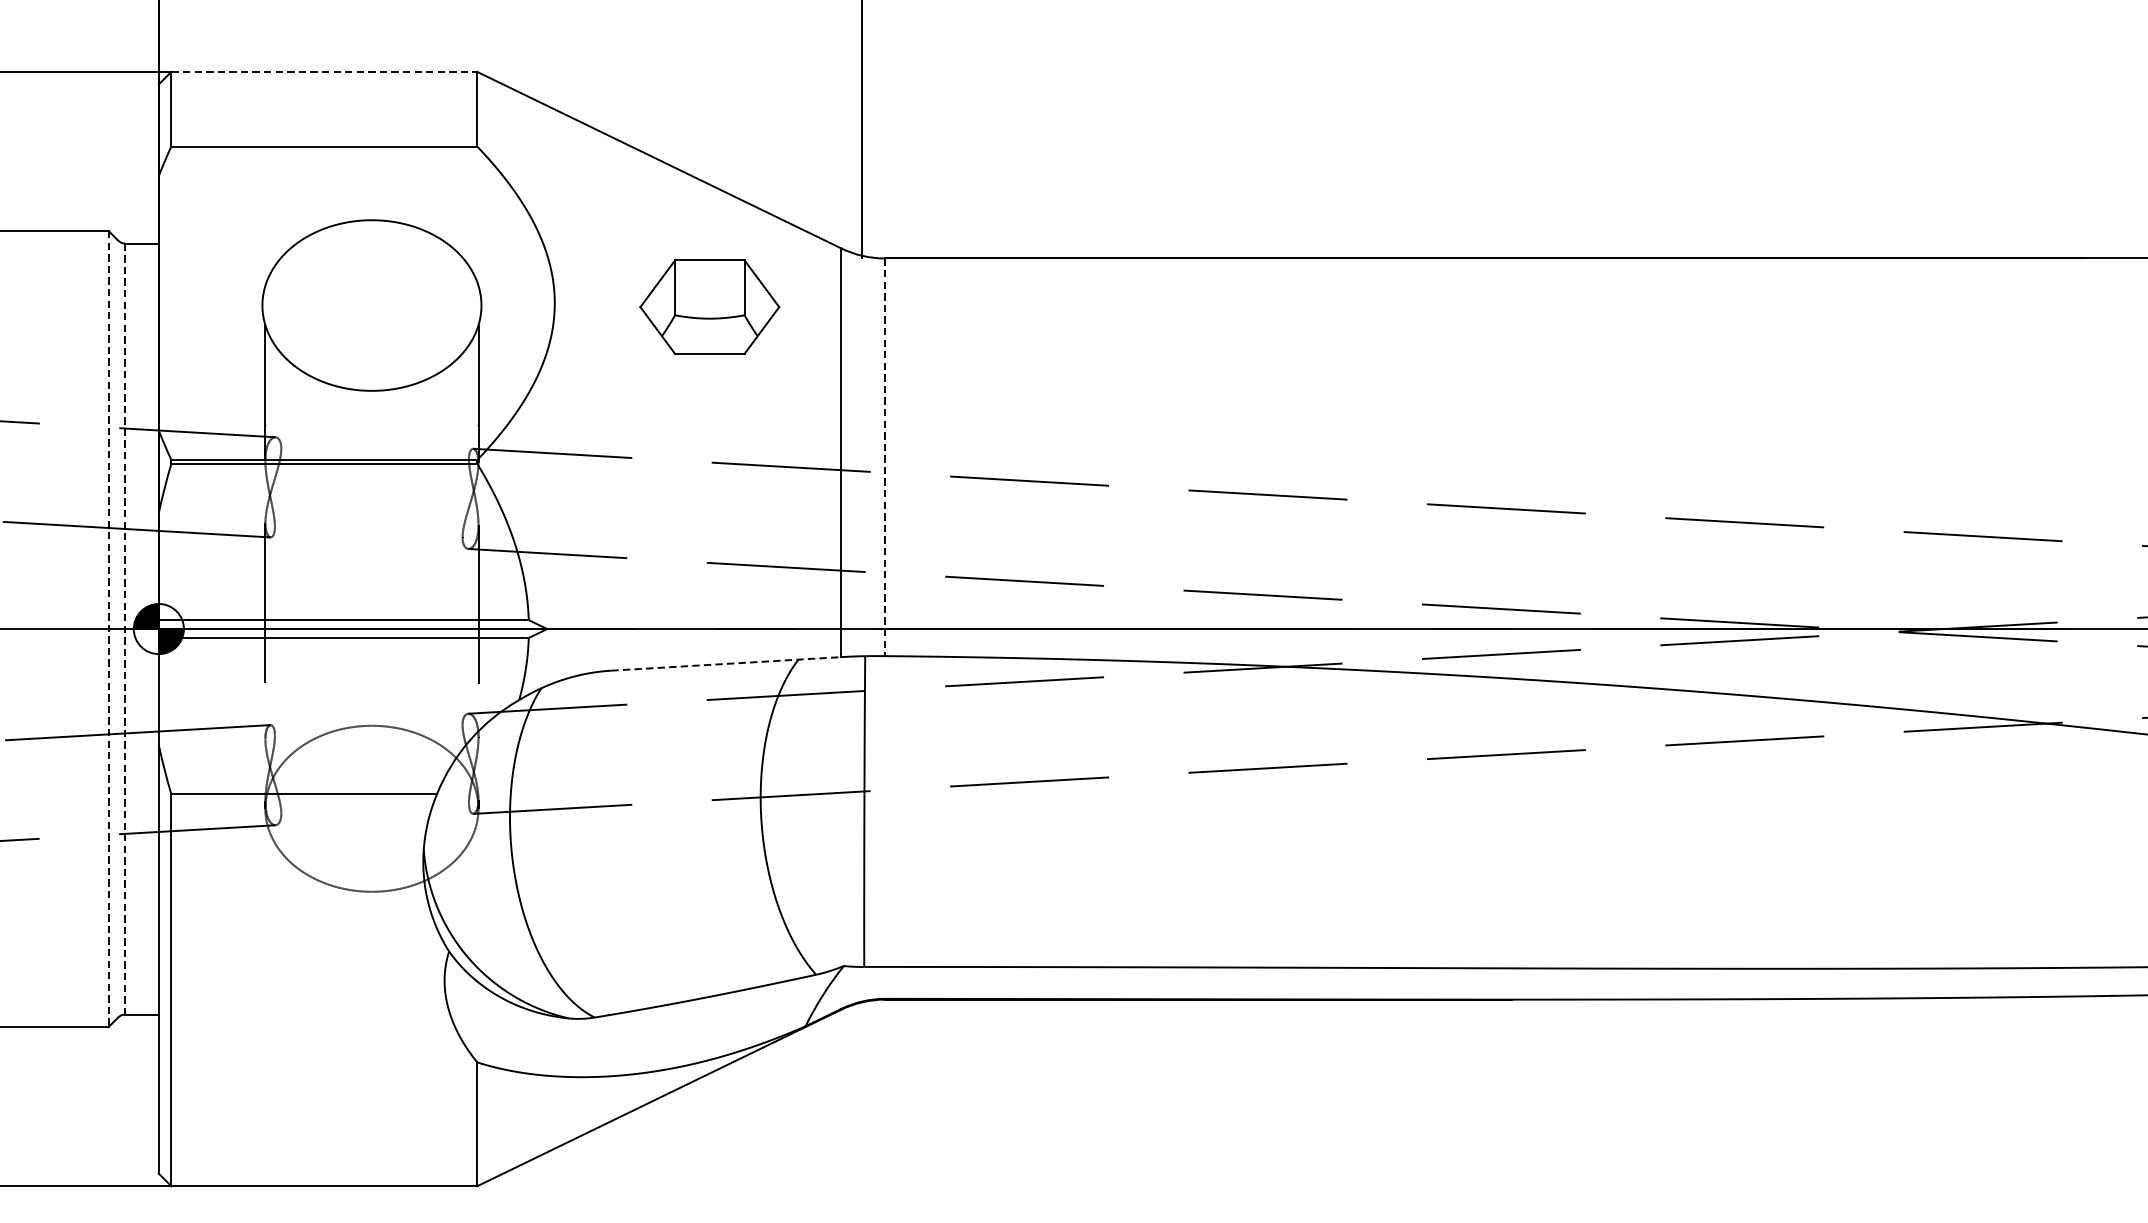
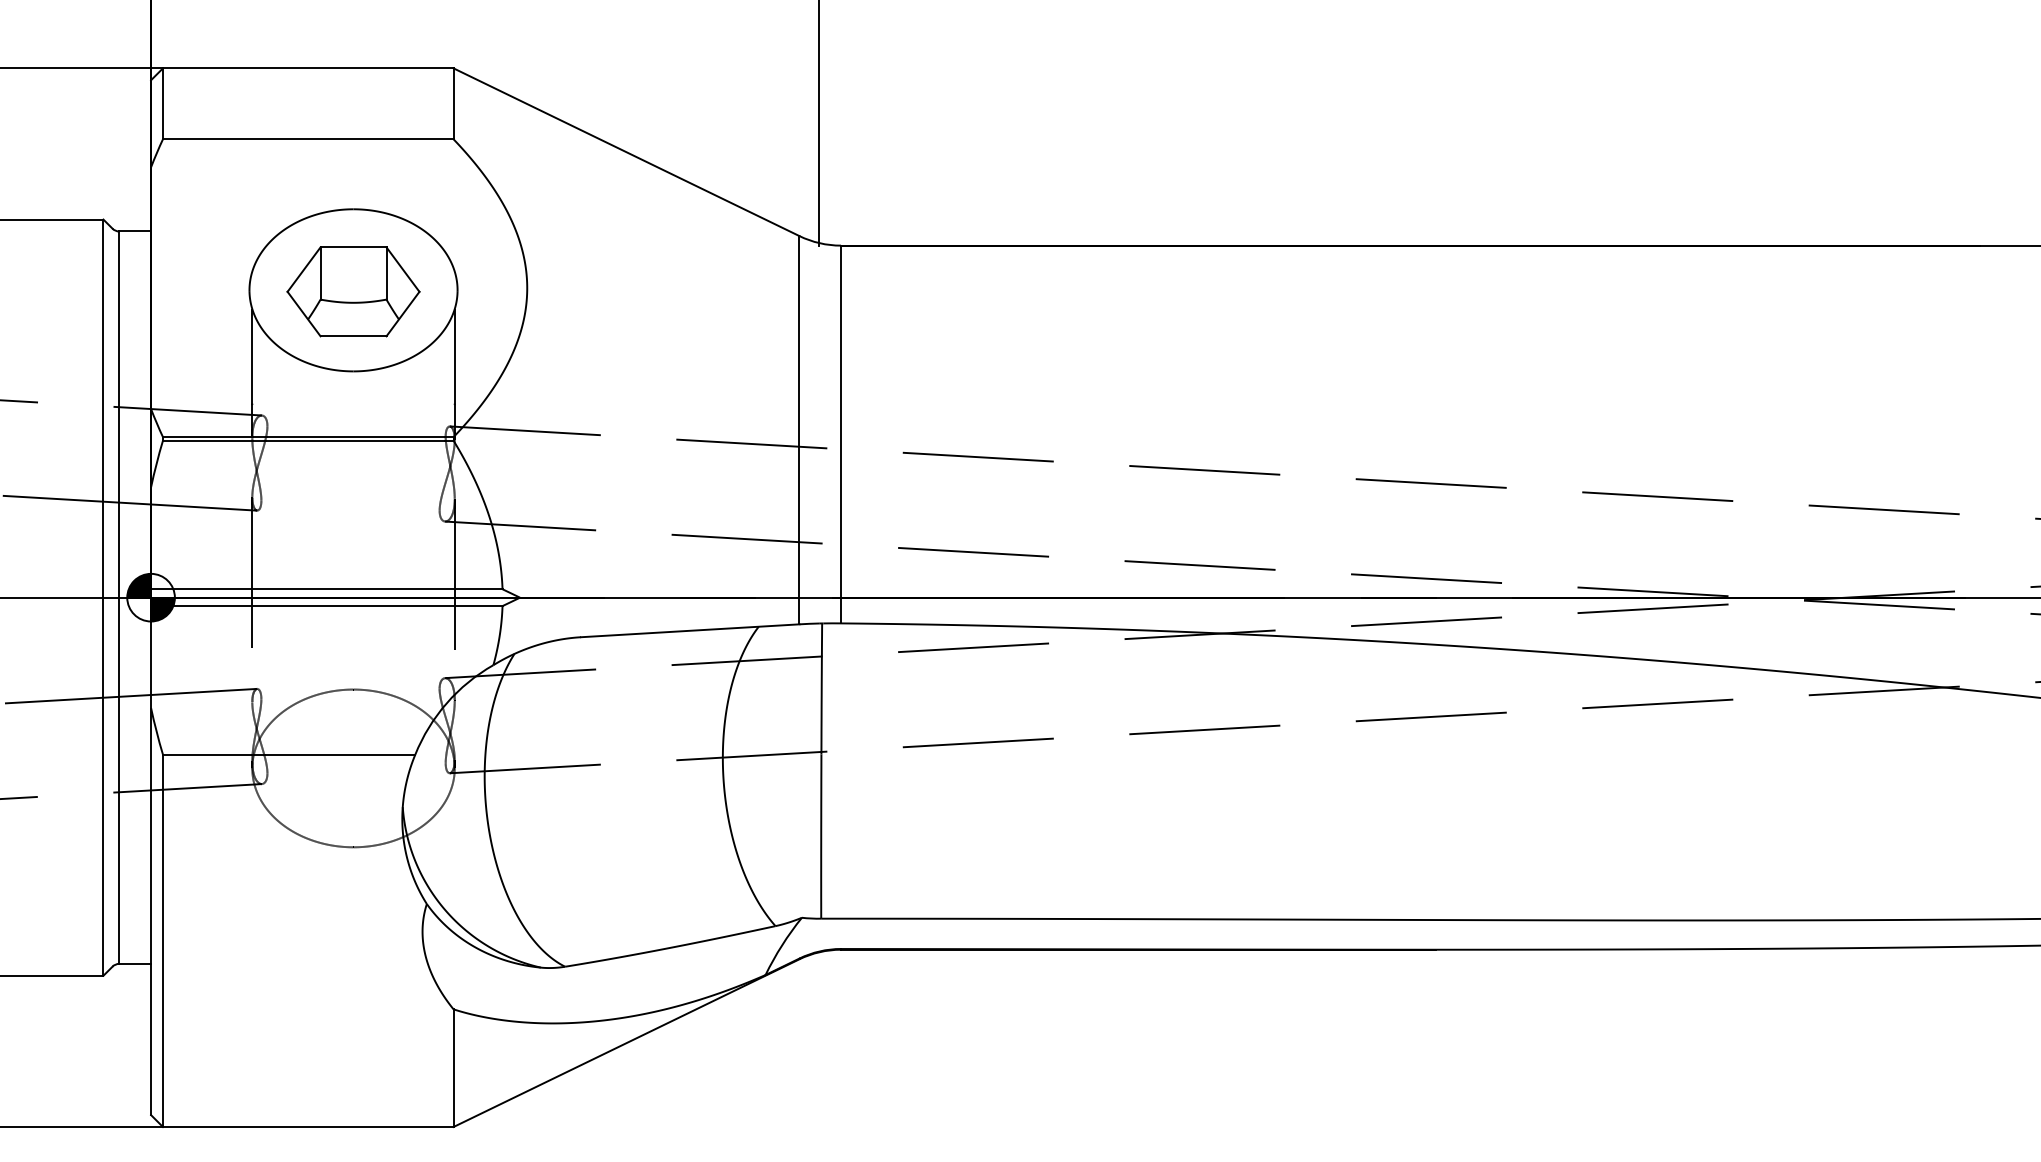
line: (324, 72) -> (308, 68), dashed -> solid
part: (709, 306) -> (353, 291), moved
line: (885, 457) -> (841, 434), dashed -> solid
line: (108, 629) -> (103, 598), dashed -> solid
line: (125, 629) -> (119, 598), dashed -> solid
line: (726, 663) -> (690, 630), dashed -> solid

